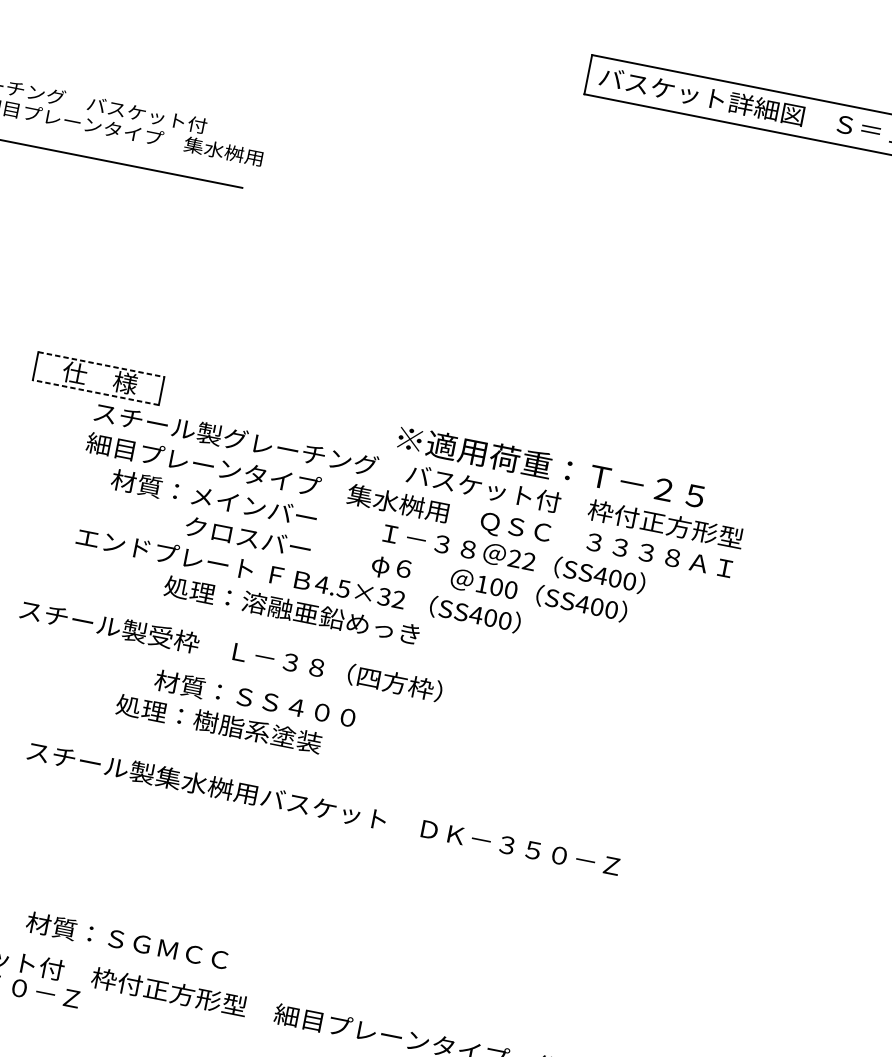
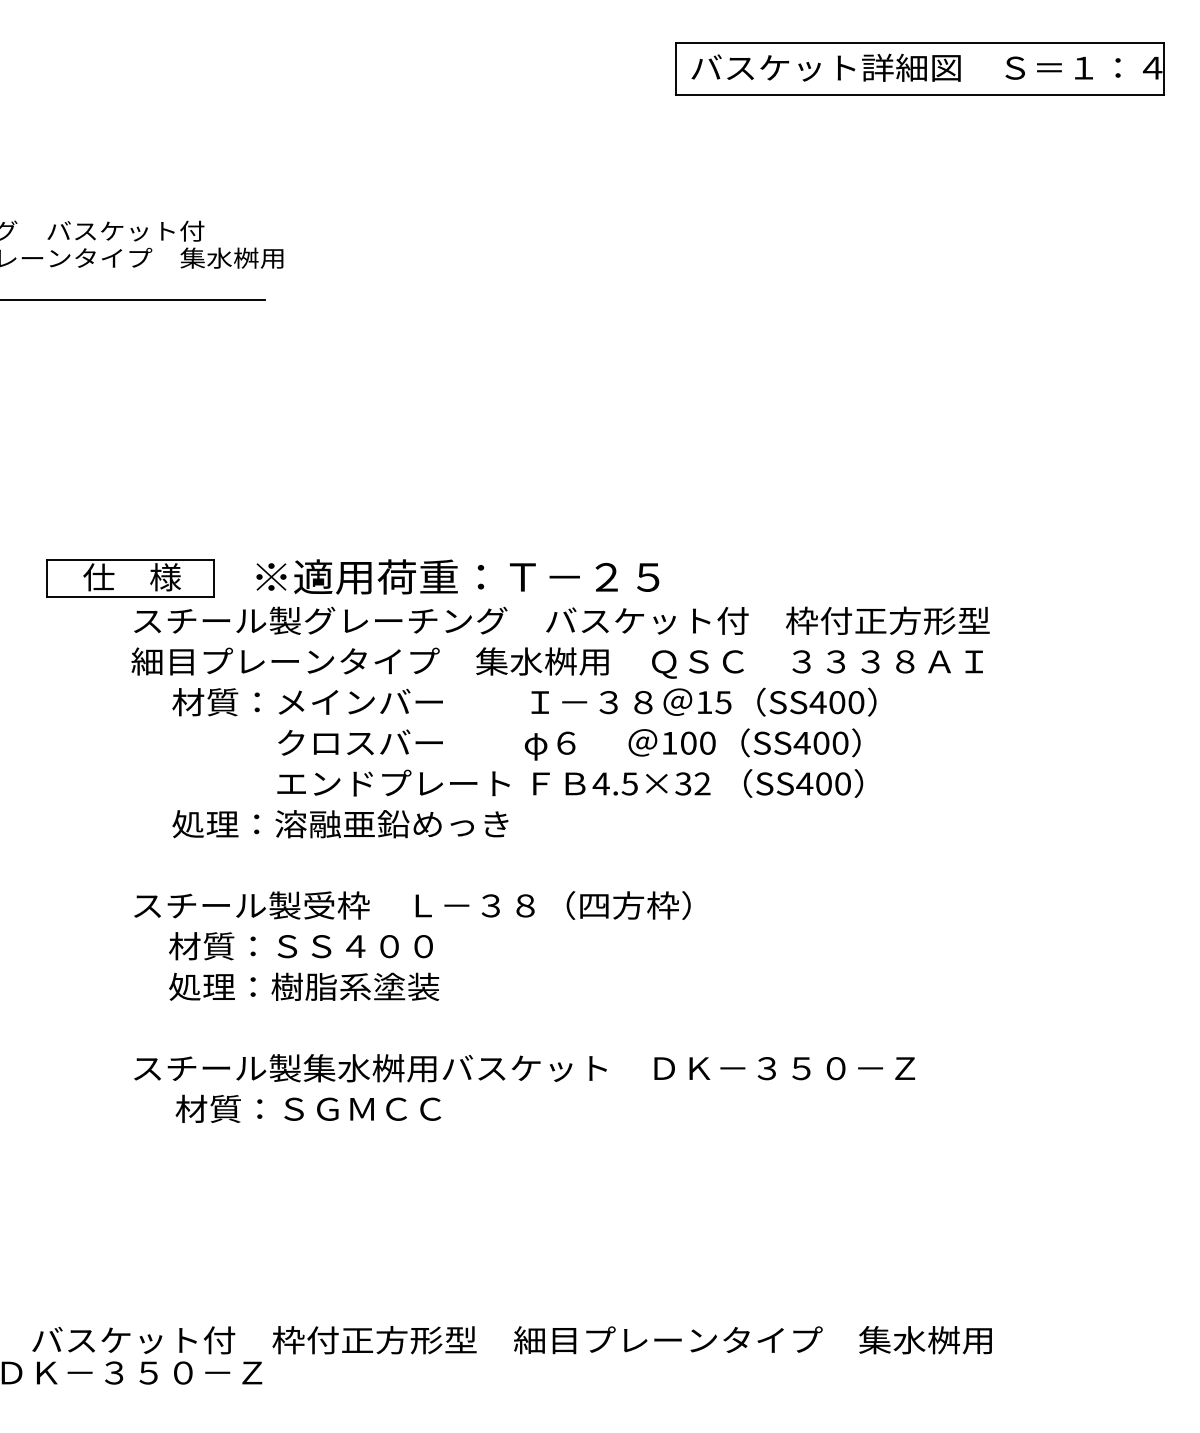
line: (101, 364) -> (130, 559), dashed -> solid
line: (95, 392) -> (129, 596), dashed -> solid
text: (551, 466) -> (457, 576), moved
text: (521, 560) -> (713, 702), 22 -> 15
text: (298, 579) -> (570, 783), moved
text: (292, 610) -> (340, 824), moved
text: (231, 650) -> (412, 905), moved
text: (254, 699) -> (300, 946), moved
text: (219, 723) -> (304, 986), moved
text: (127, 940) -> (308, 1108), moved

